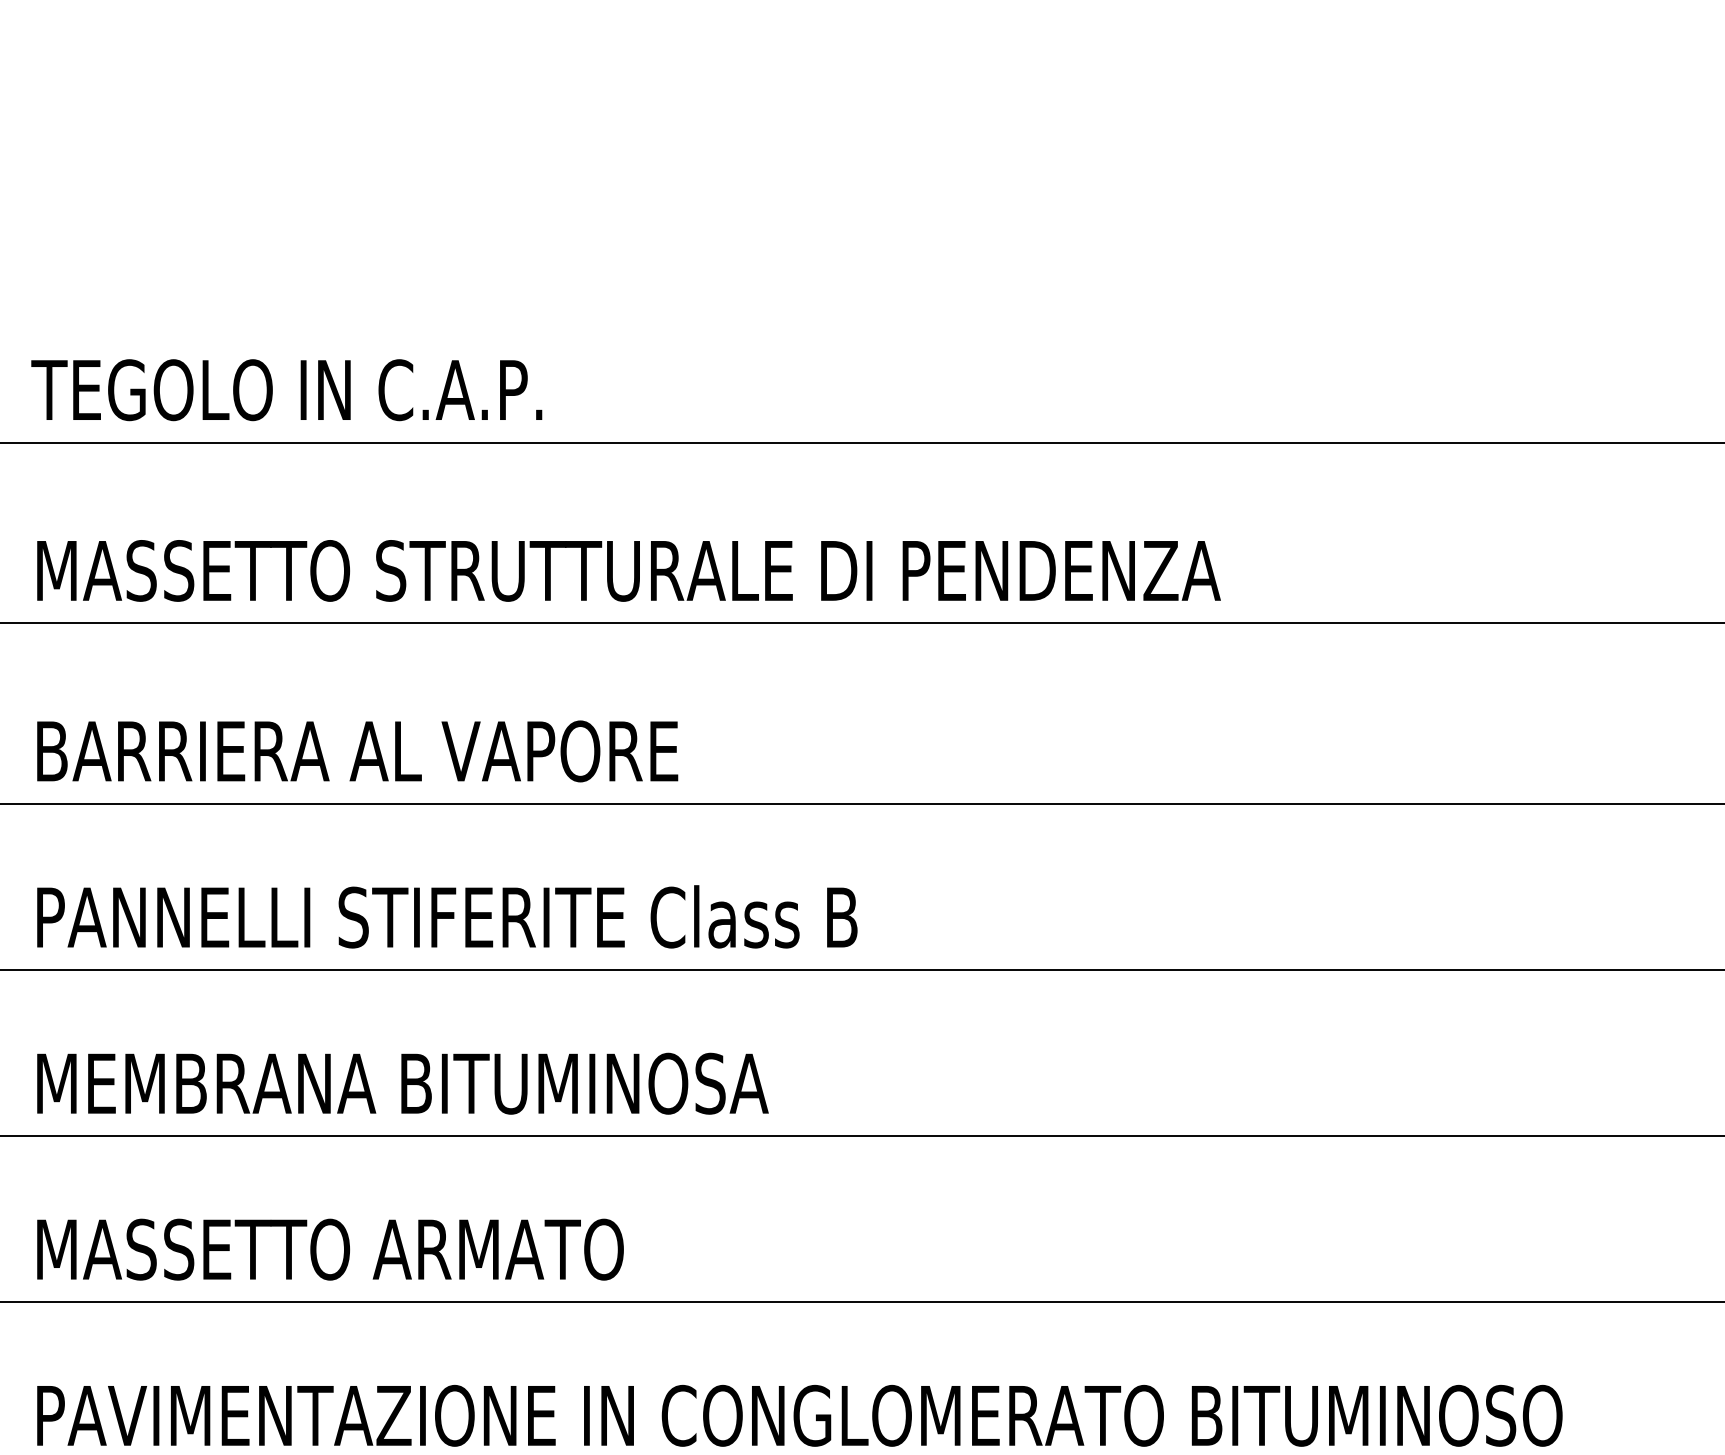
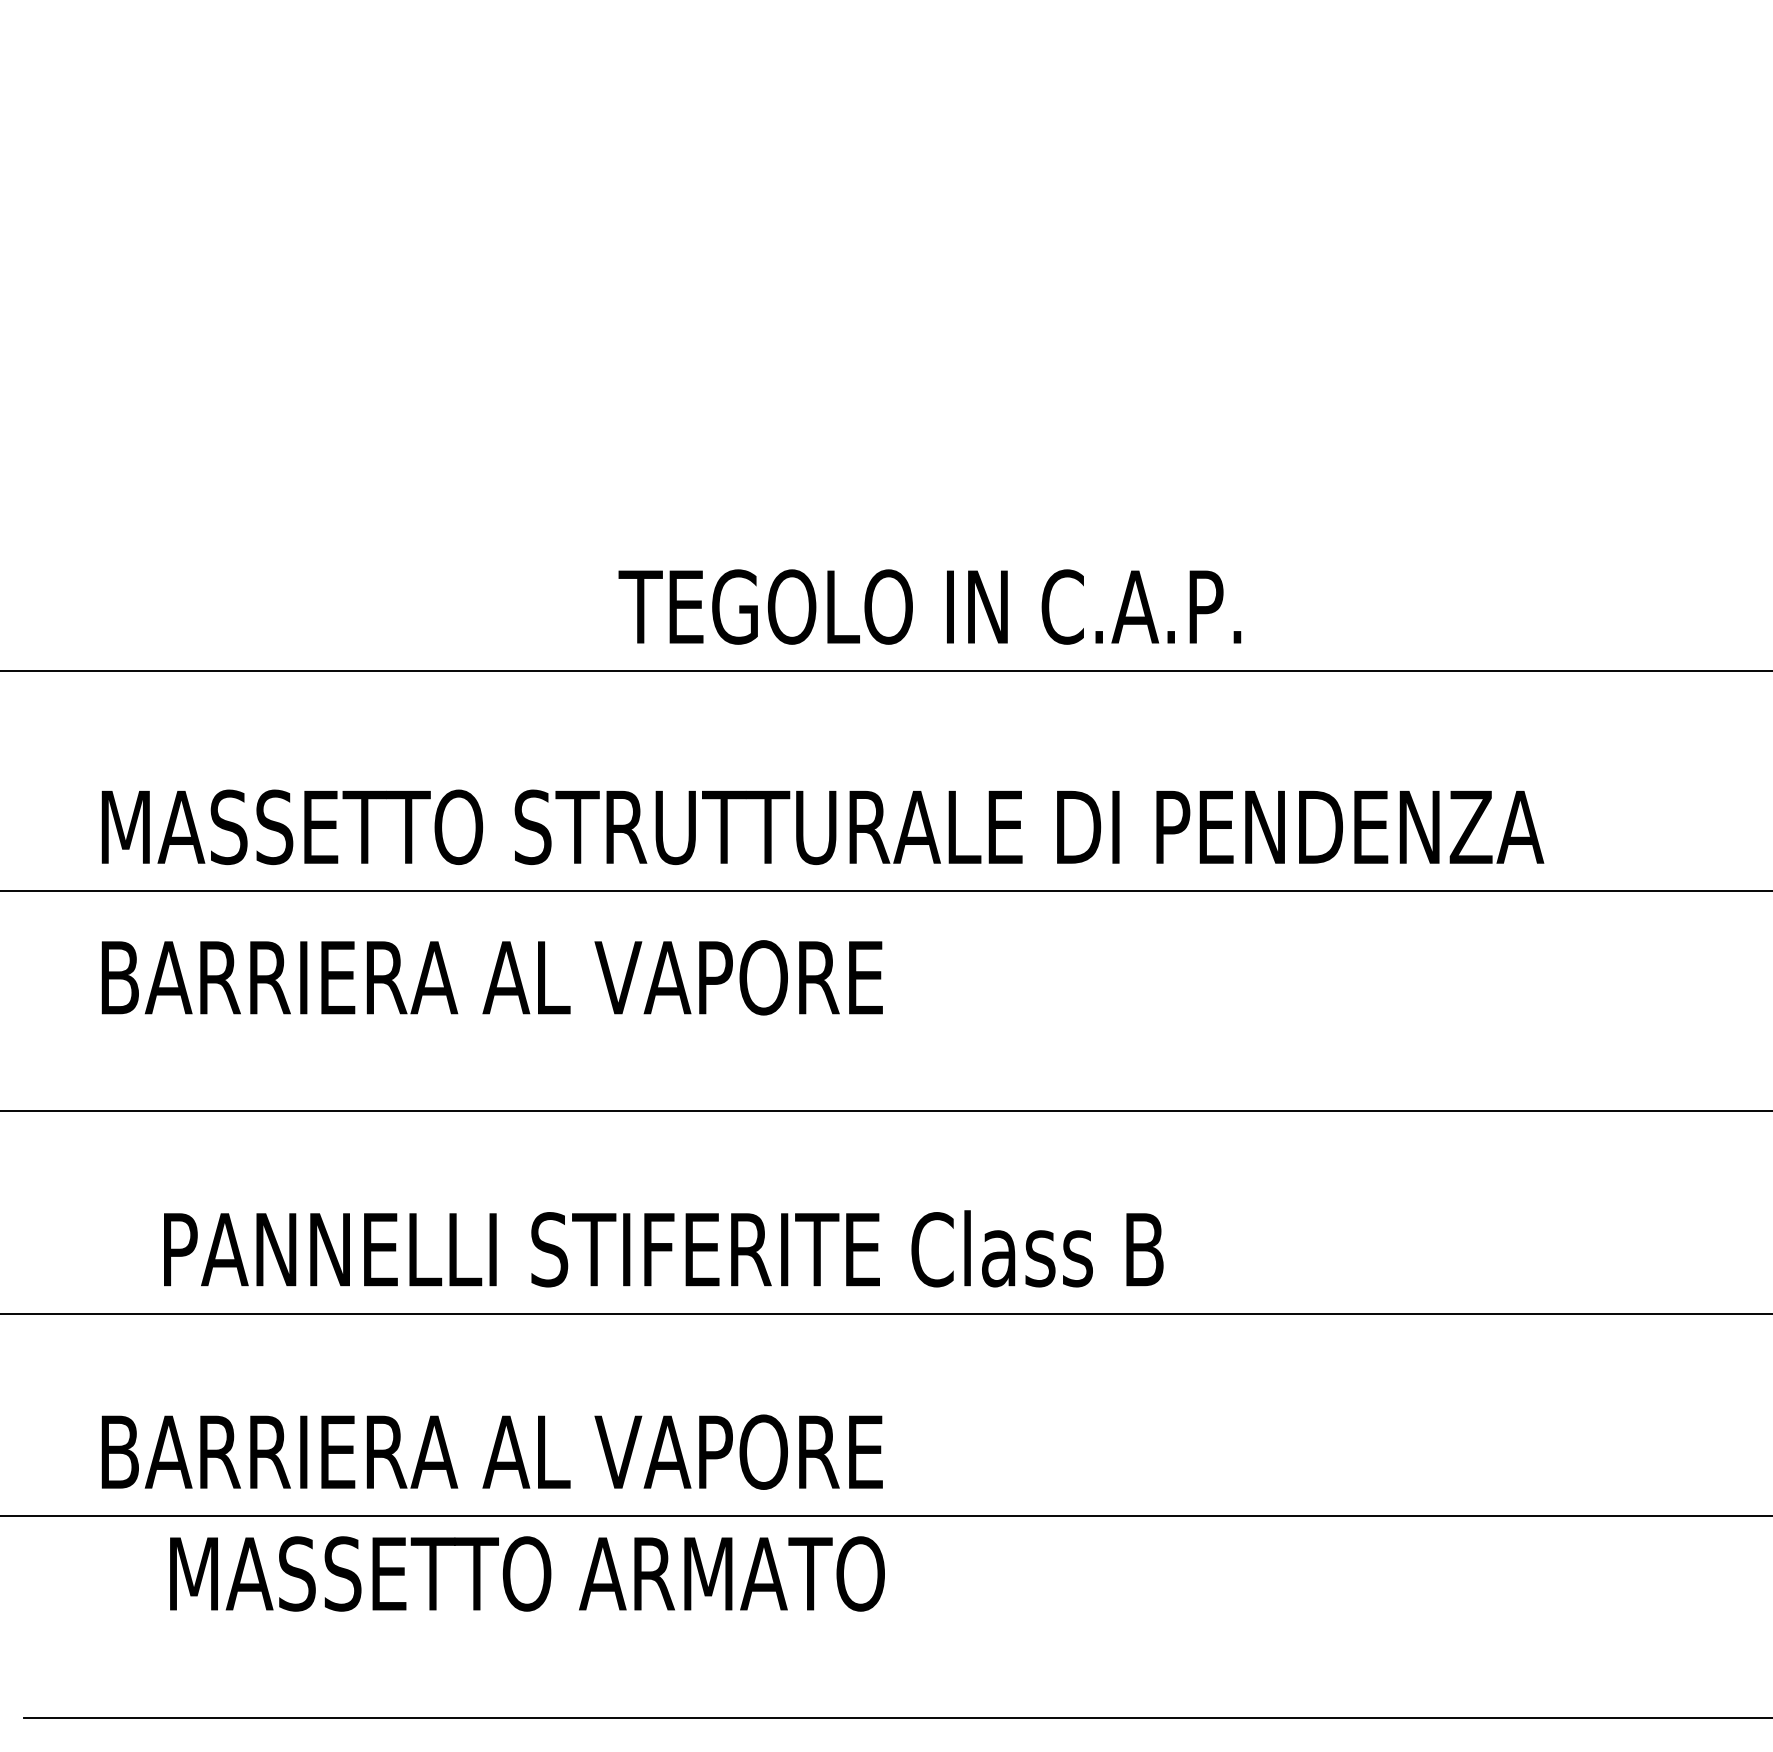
text: (286, 390) -> (929, 607), moved
text: (357, 751) -> (492, 977), moved
text: (447, 916) -> (663, 1248), moved
text: (405, 1083) -> (550, 1451), MEMBRANA BITUMINOSA -> BARRIERA AL VAPORE
text: (330, 1249) -> (527, 1573), moved

